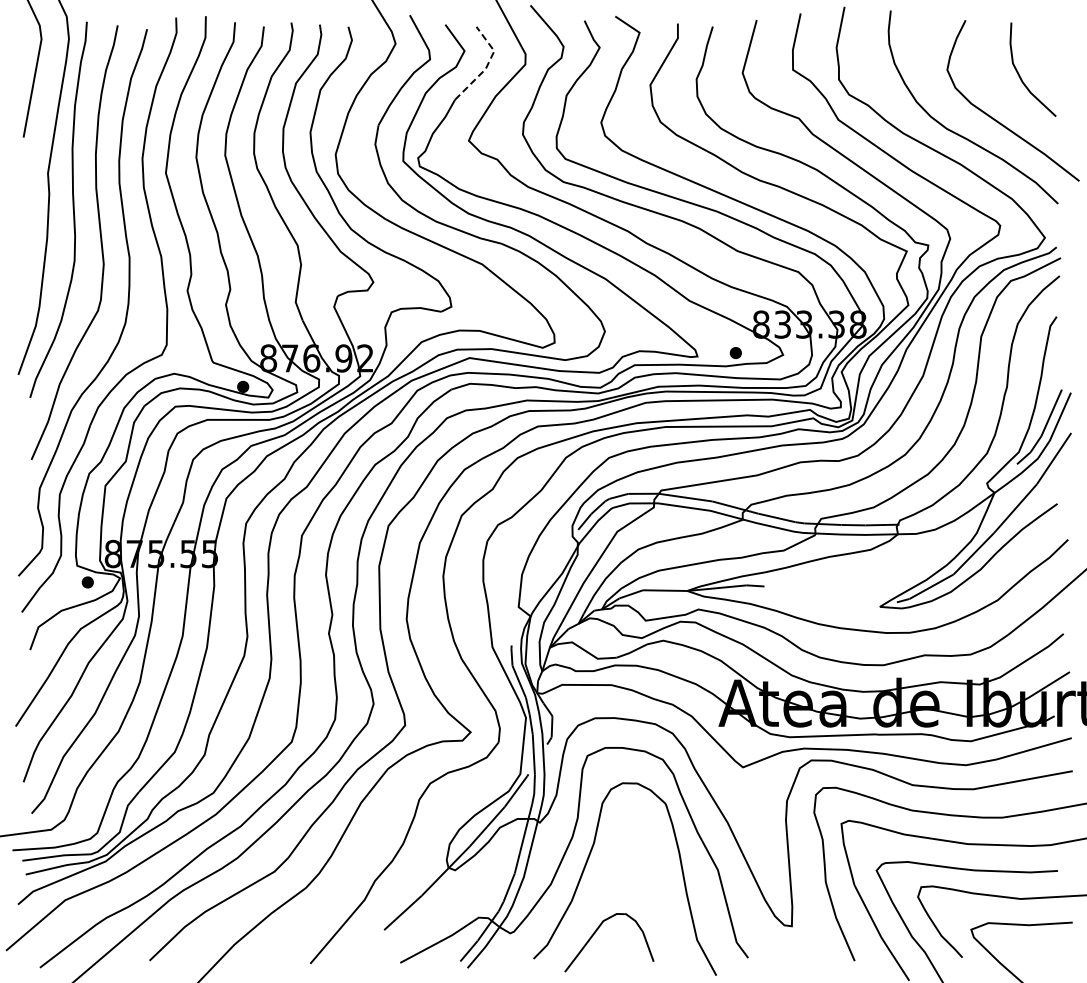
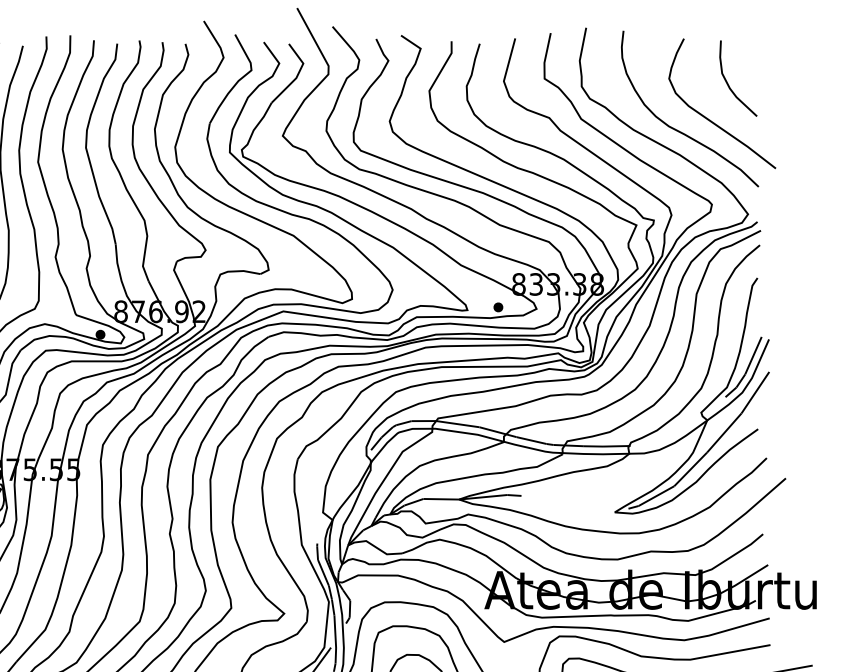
line: (487, 65) -> (297, 75), dashed -> solid

